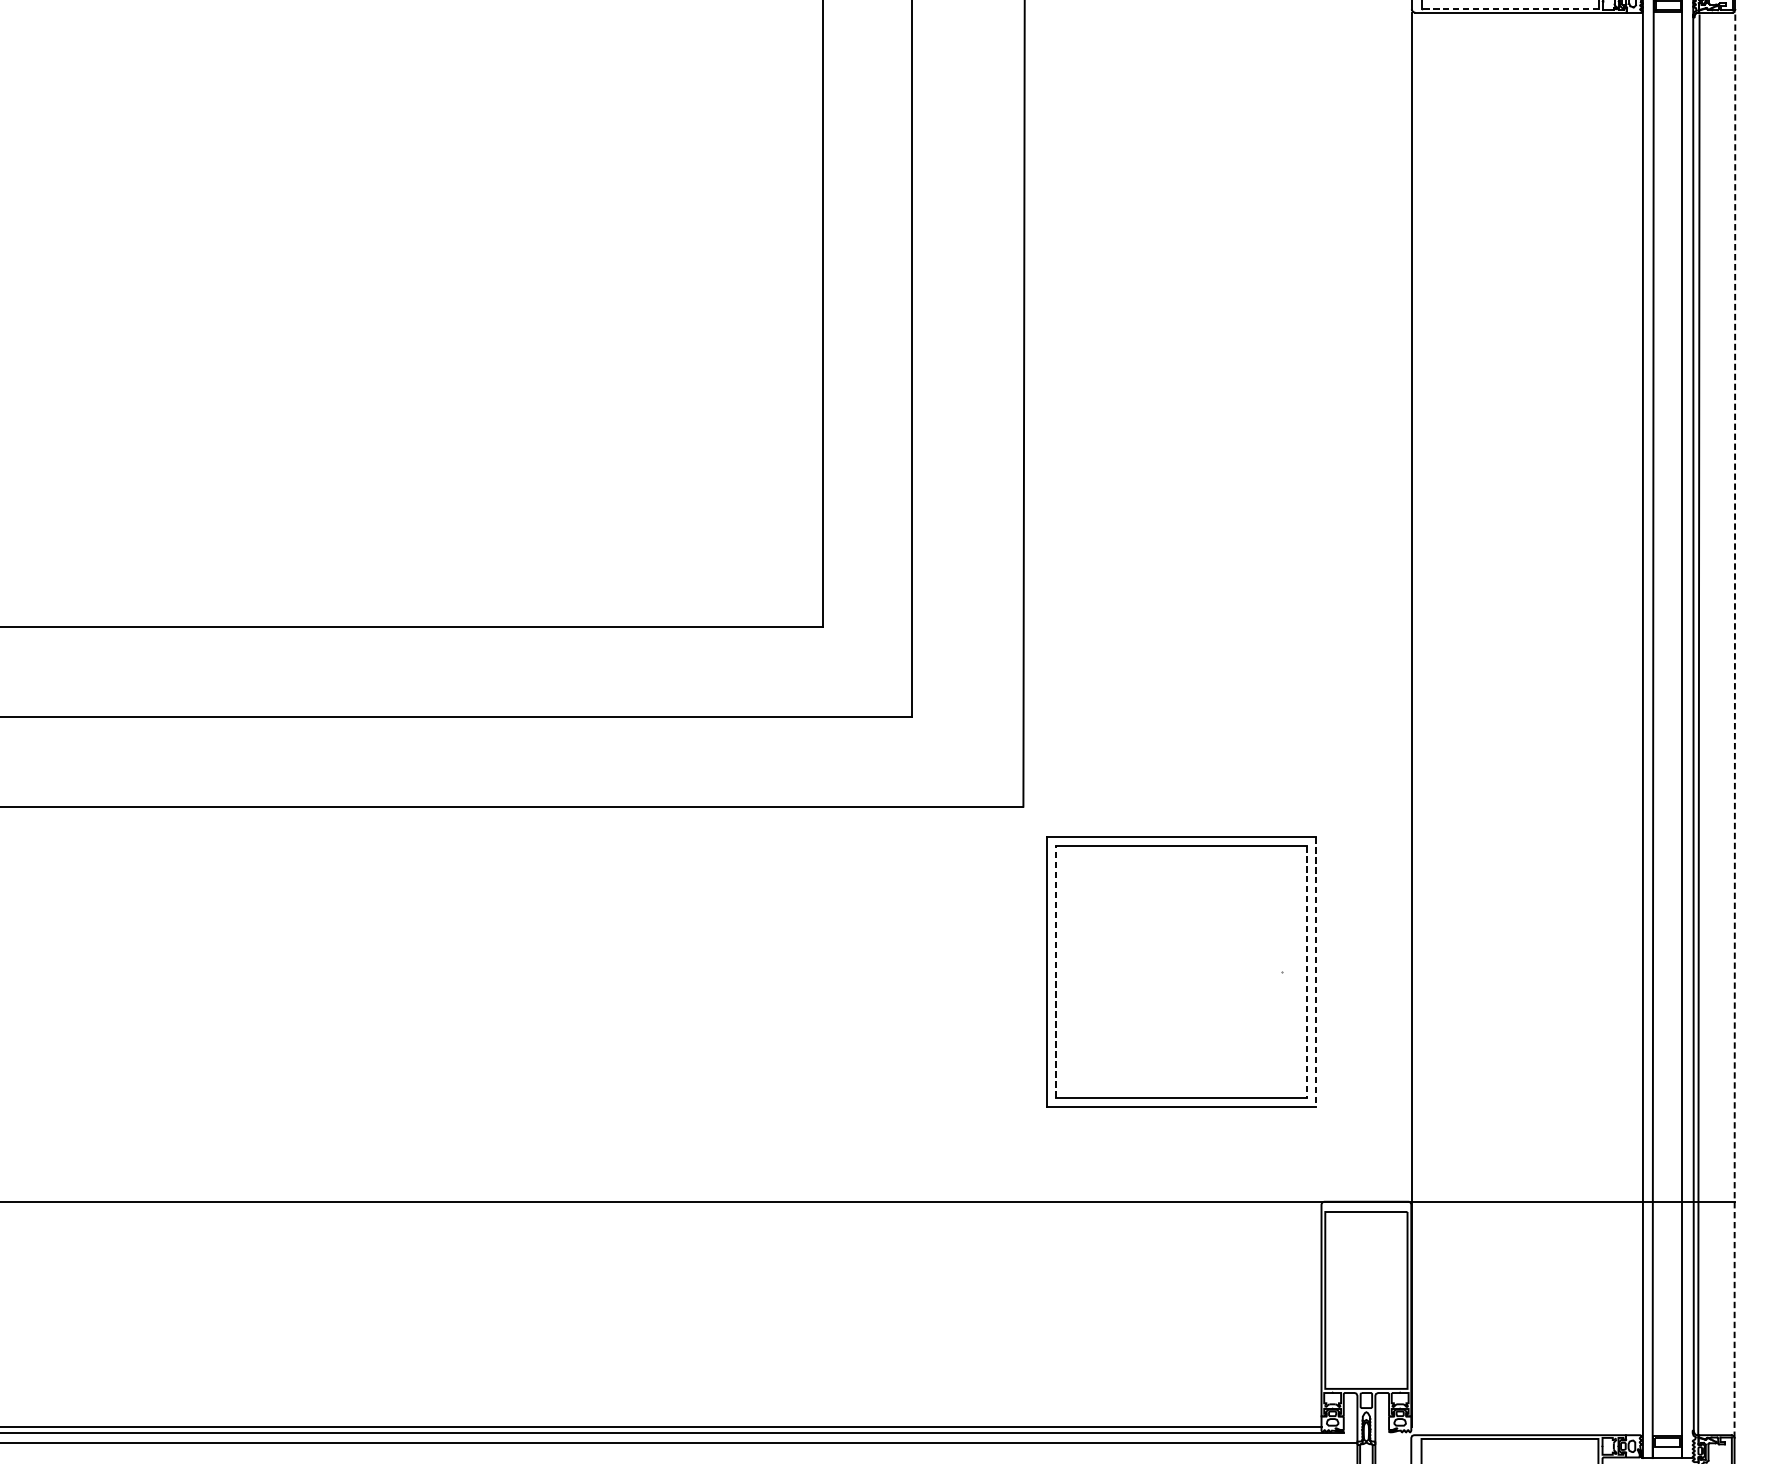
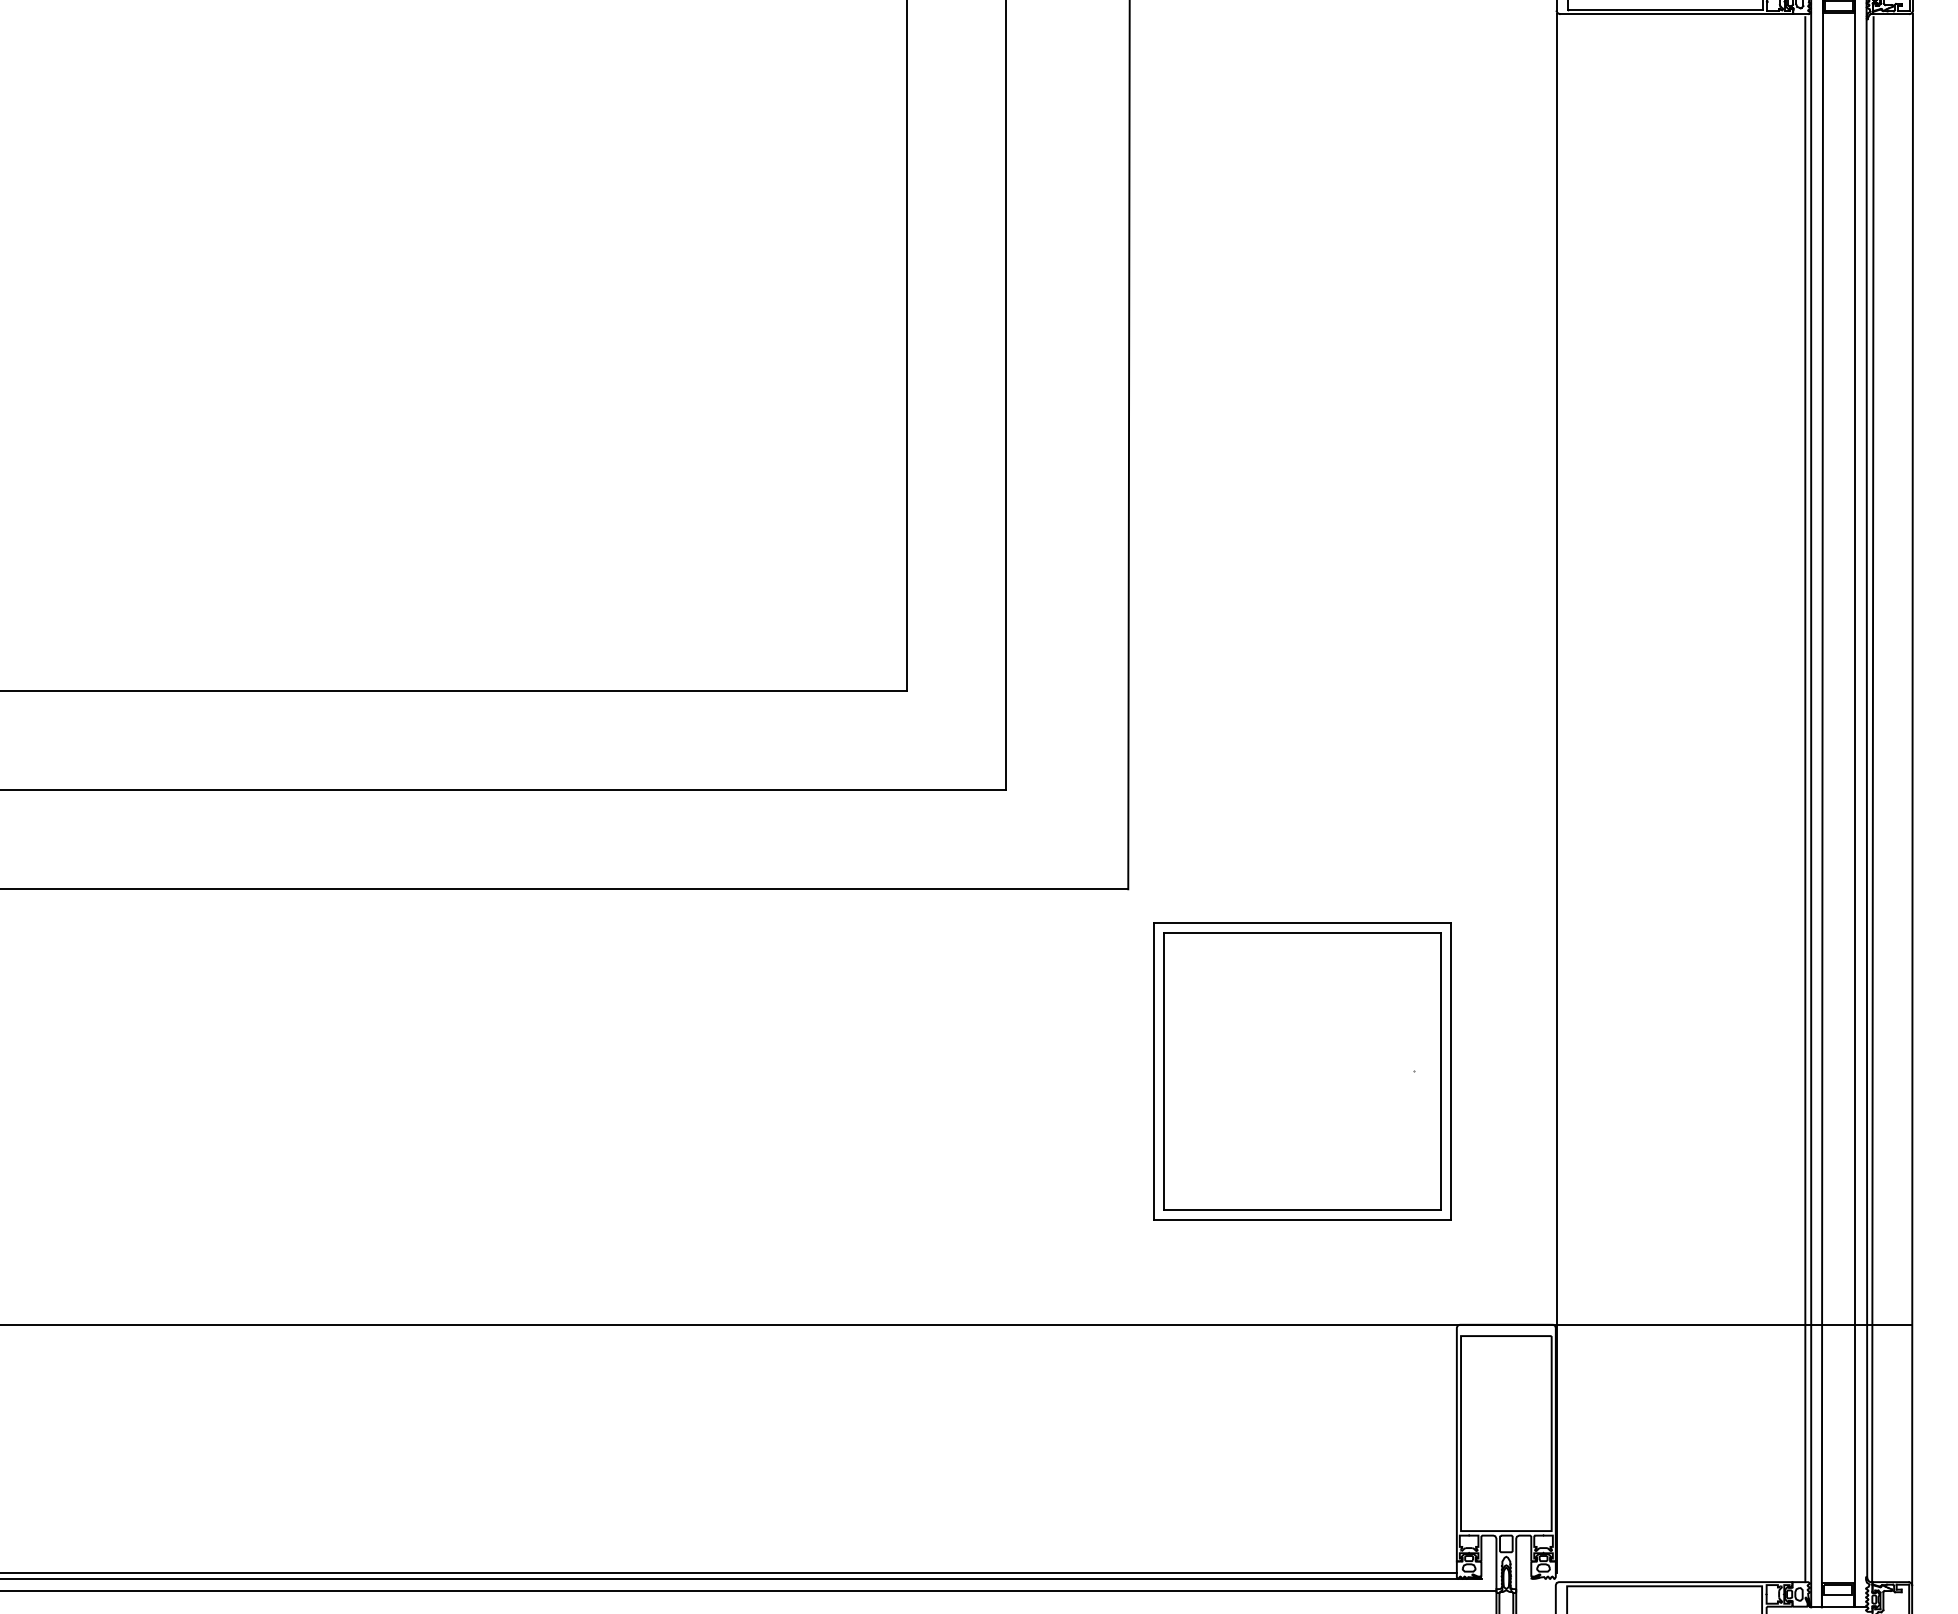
line: (1509, 8) -> (1664, 9), dashed -> solid
line: (1637, 725) -> (1805, 799), added
line: (1734, 725) -> (1912, 799), dashed -> solid
line: (1056, 971) -> (1164, 1071), dashed -> solid
line: (1307, 971) -> (1441, 1071), dashed -> solid
line: (1316, 971) -> (1451, 1071), dashed -> solid

